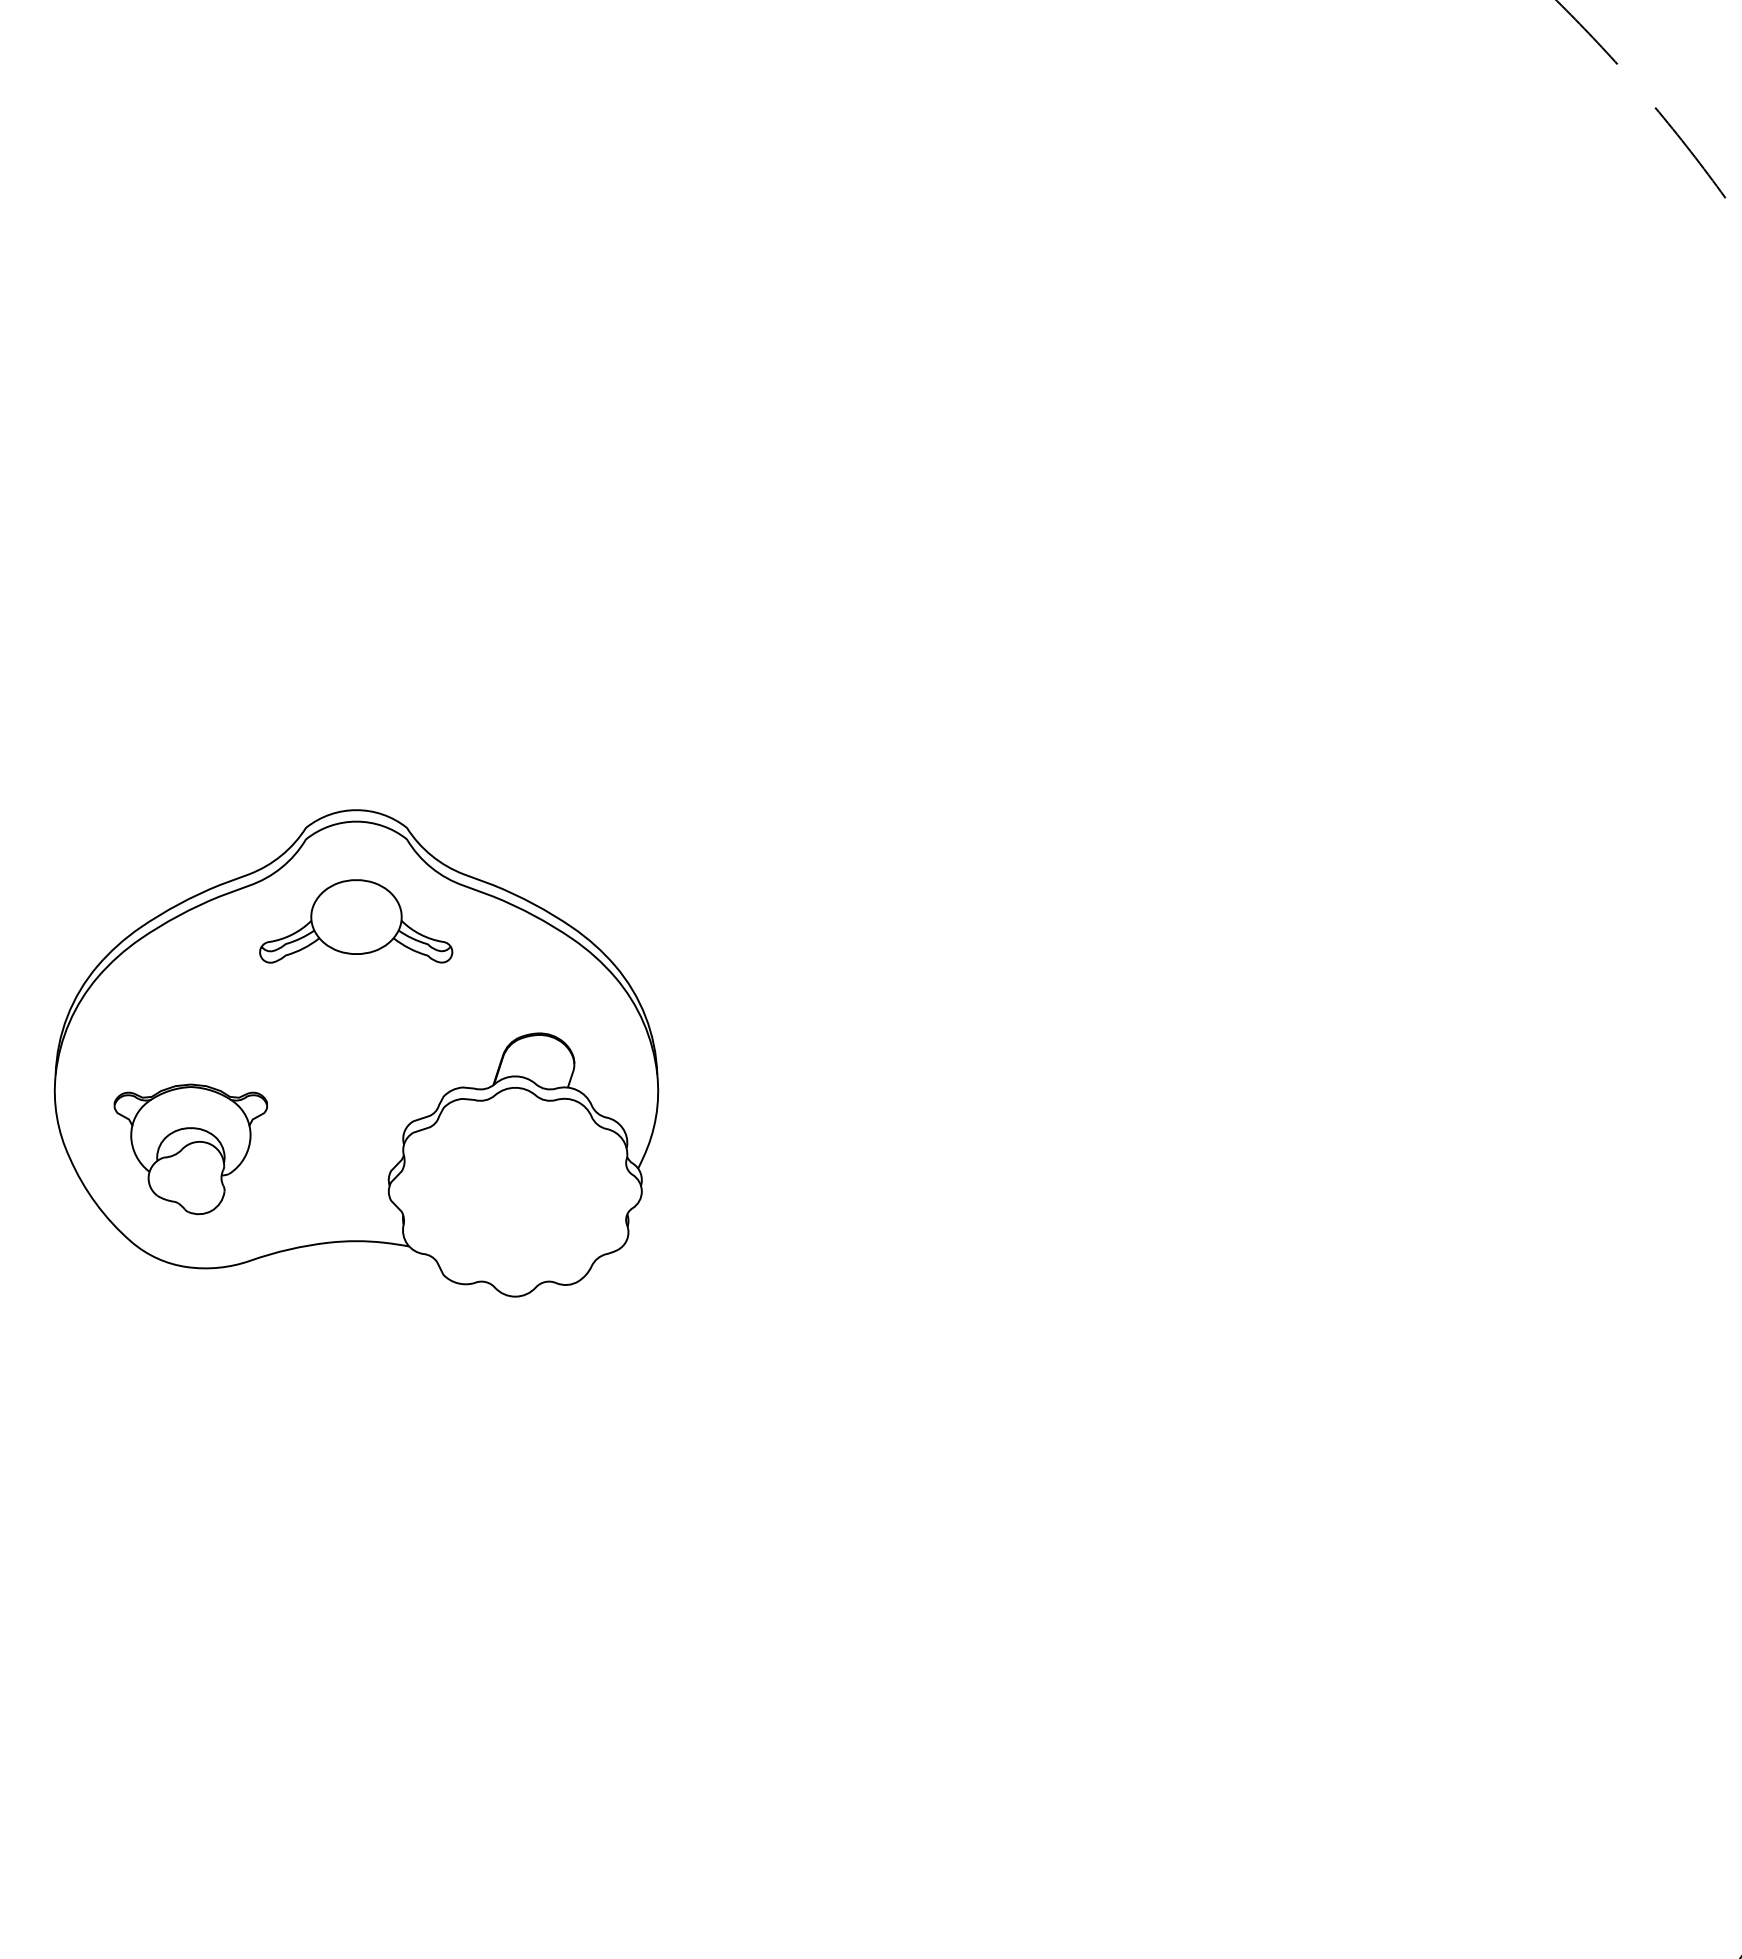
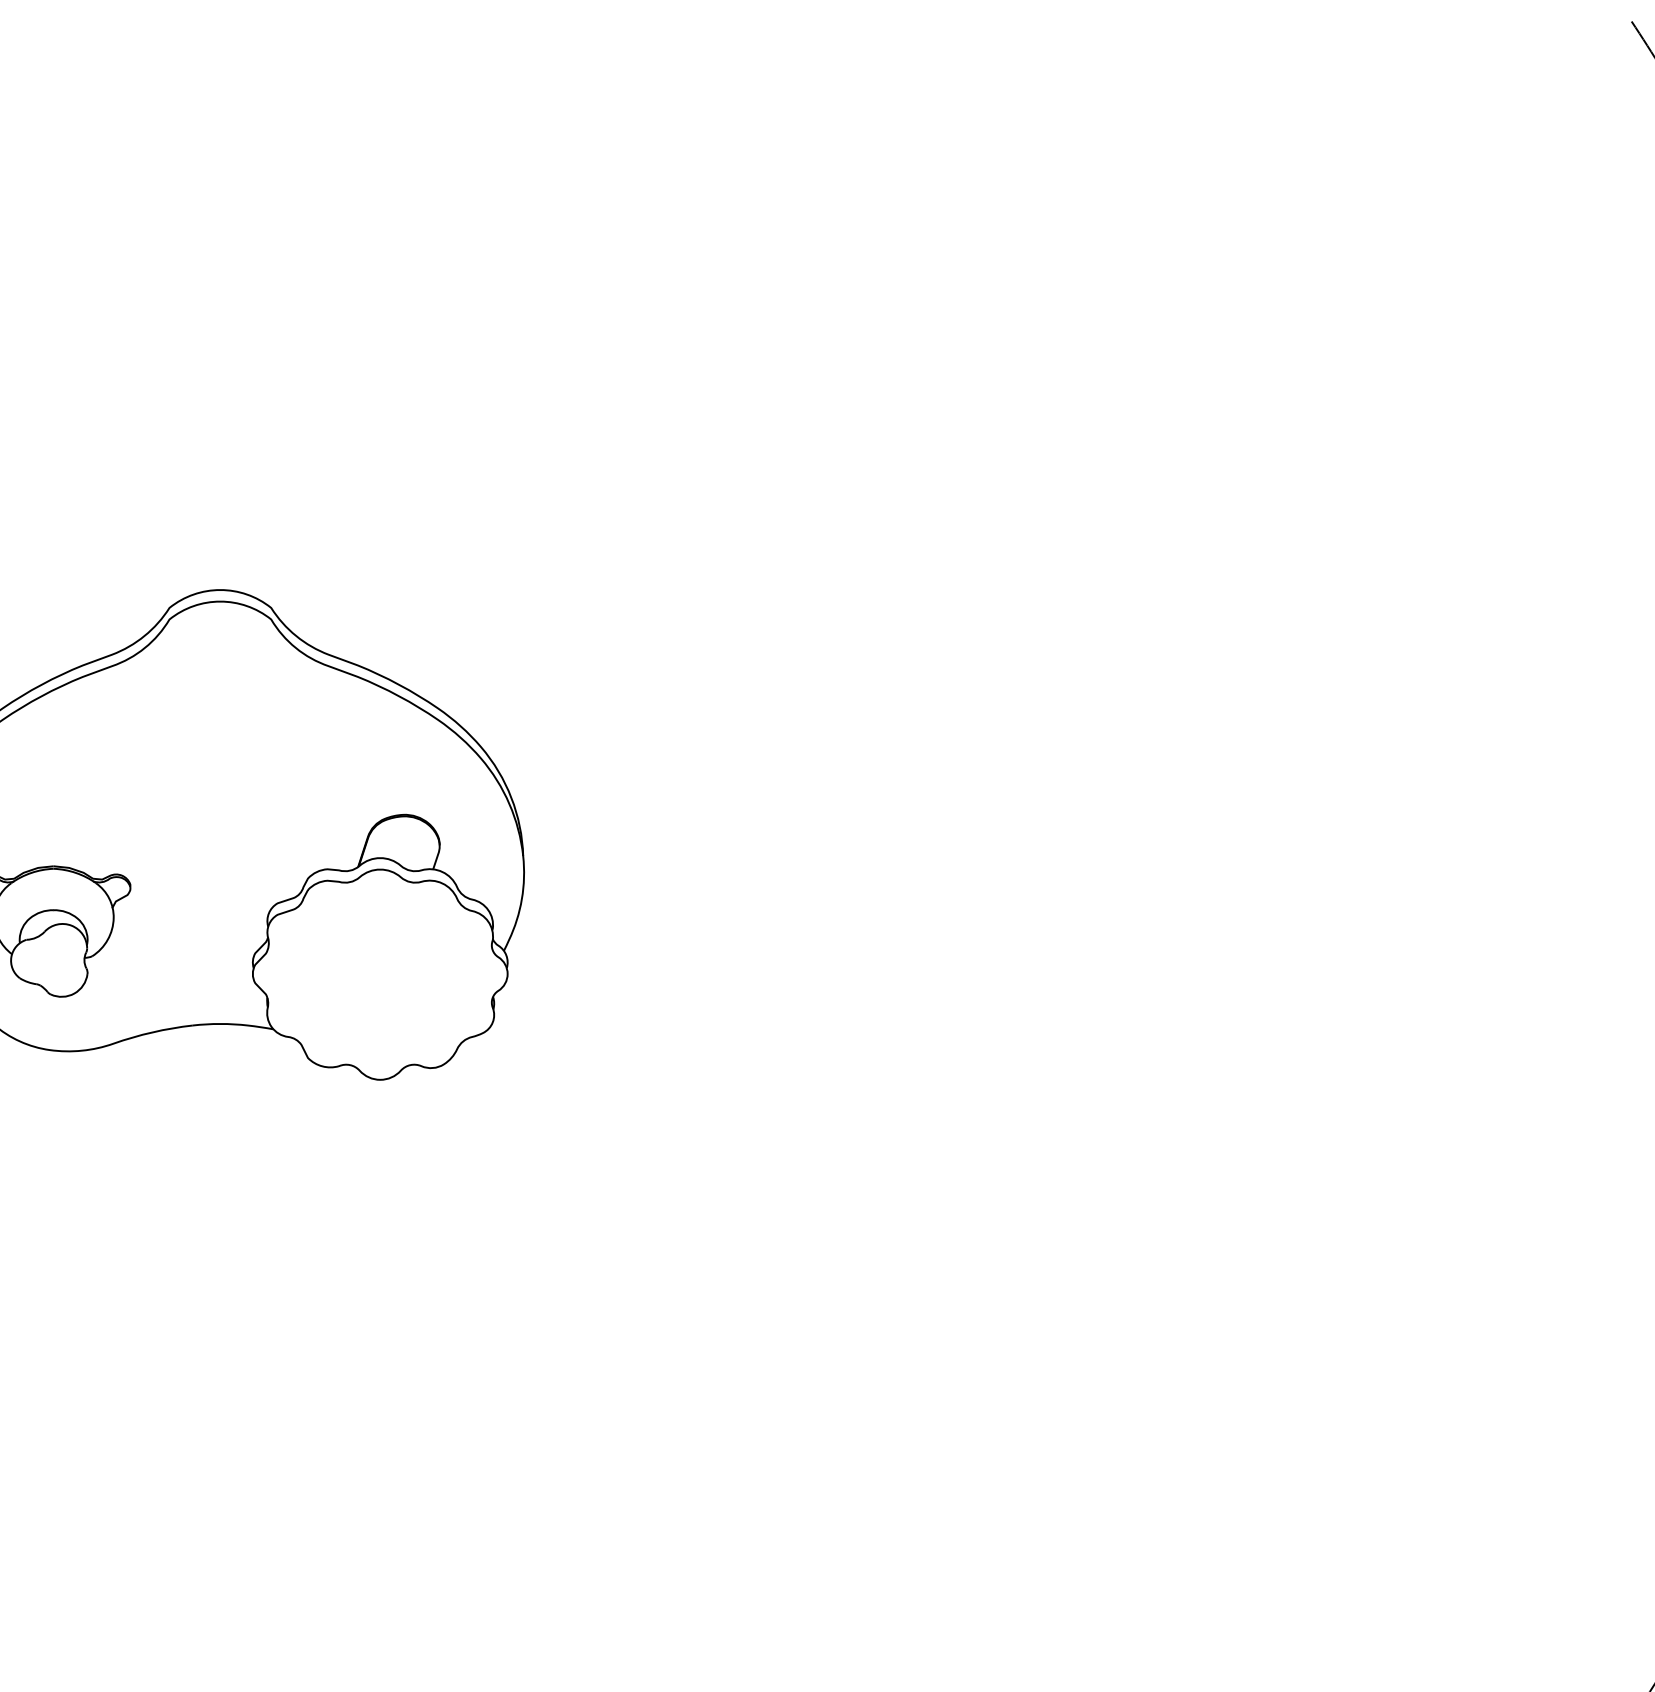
part: (356, 921) -> (220, 702), removed

